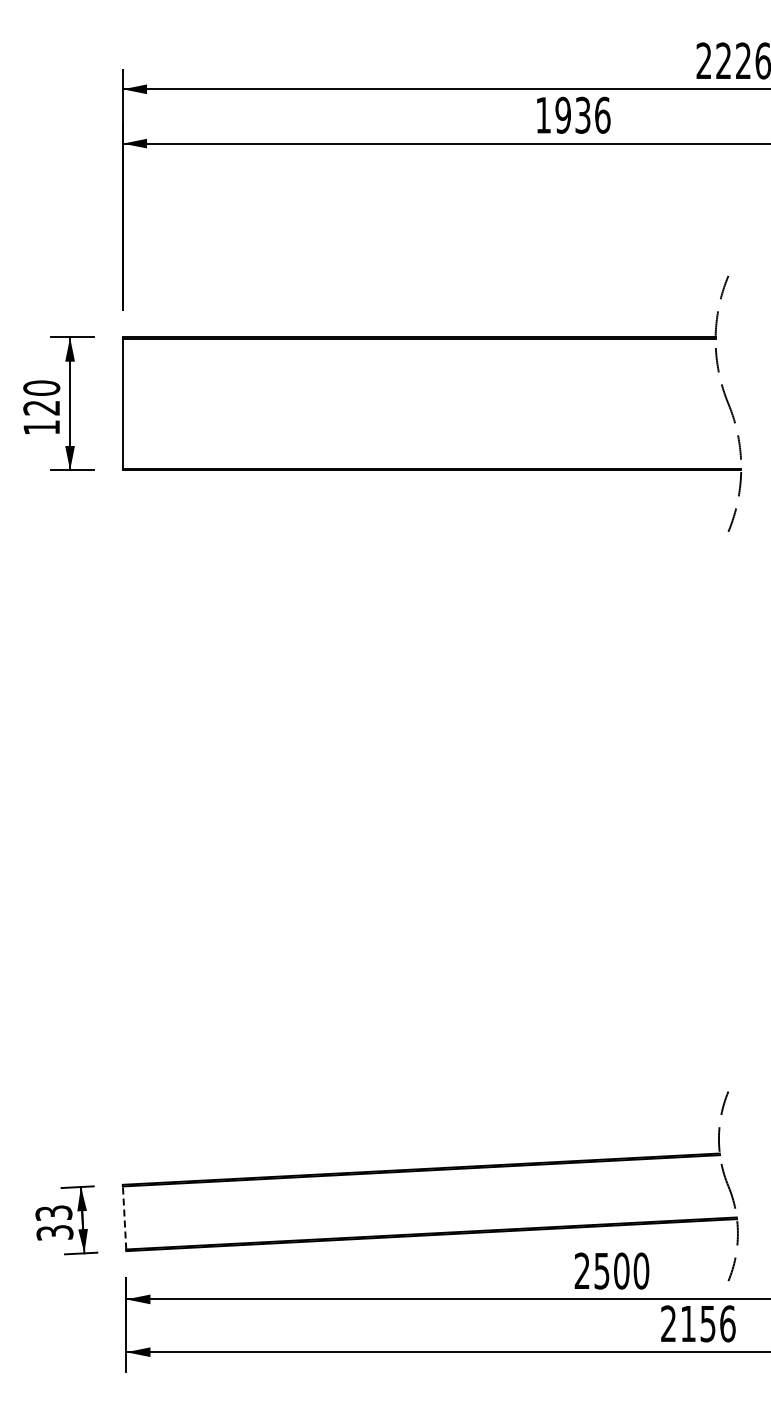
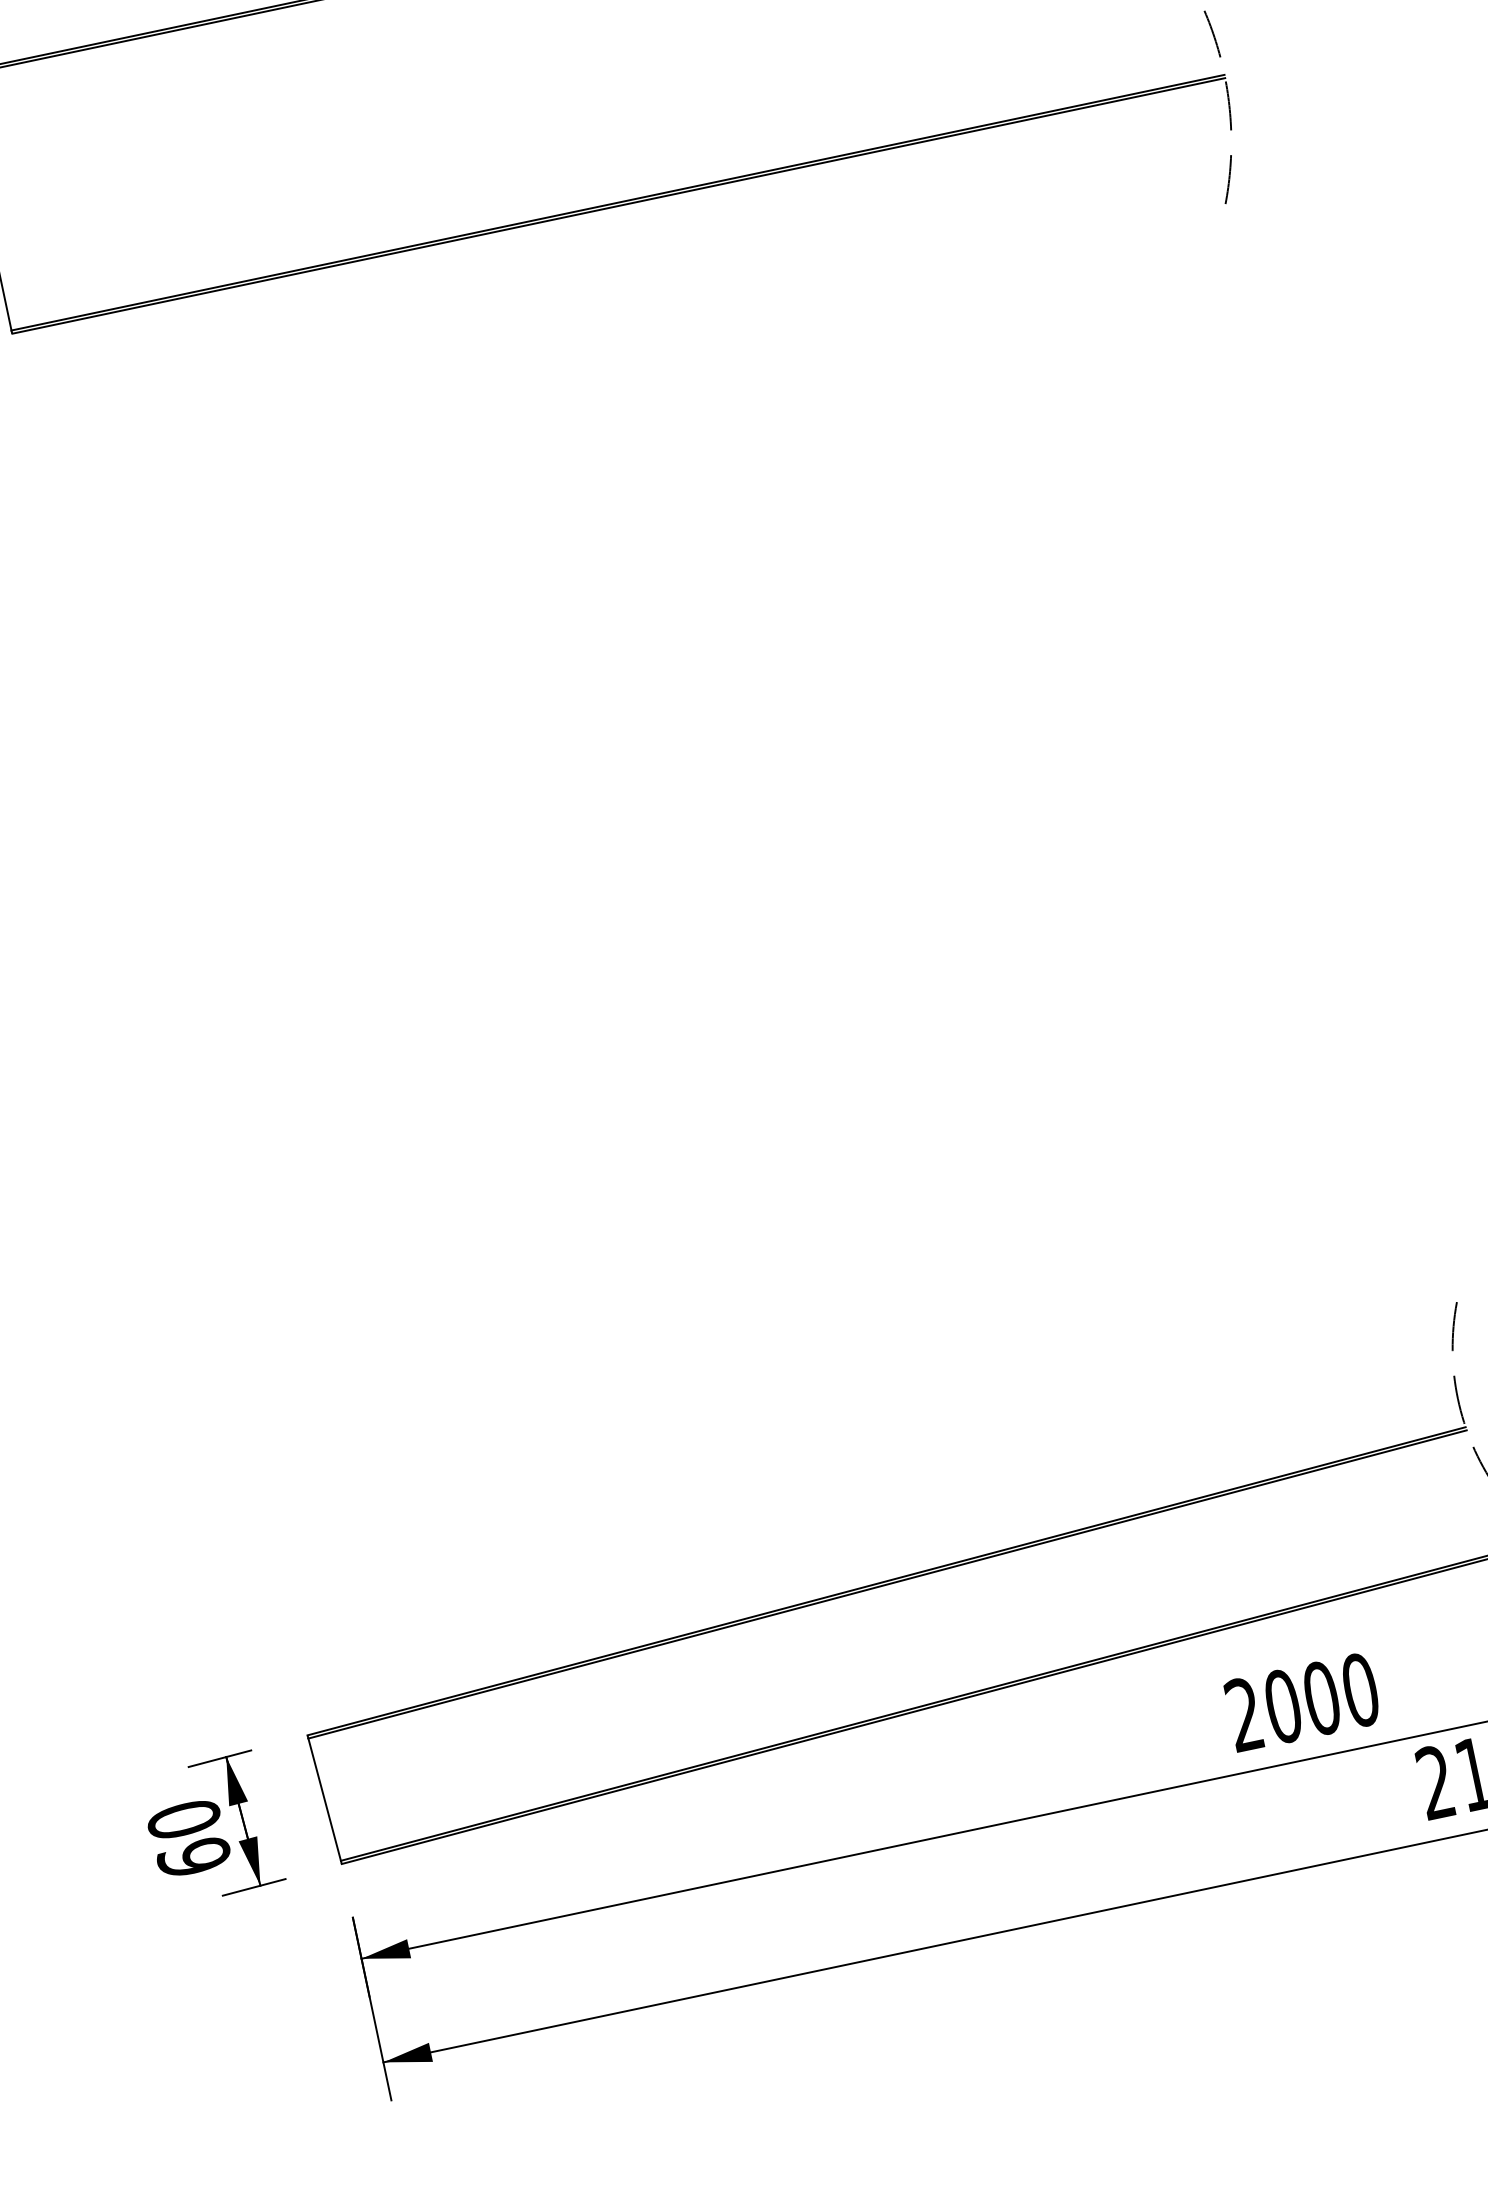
line: (124, 1217) -> (324, 1798), dashed -> solid
text: (54, 1222) -> (189, 1837), 33 -> 60
text: (601, 1270) -> (1281, 1705), 2500 -> 2000

